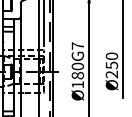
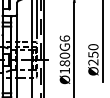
text: (77, 45) -> (64, 38), Ø180G7 -> Ø180G6

